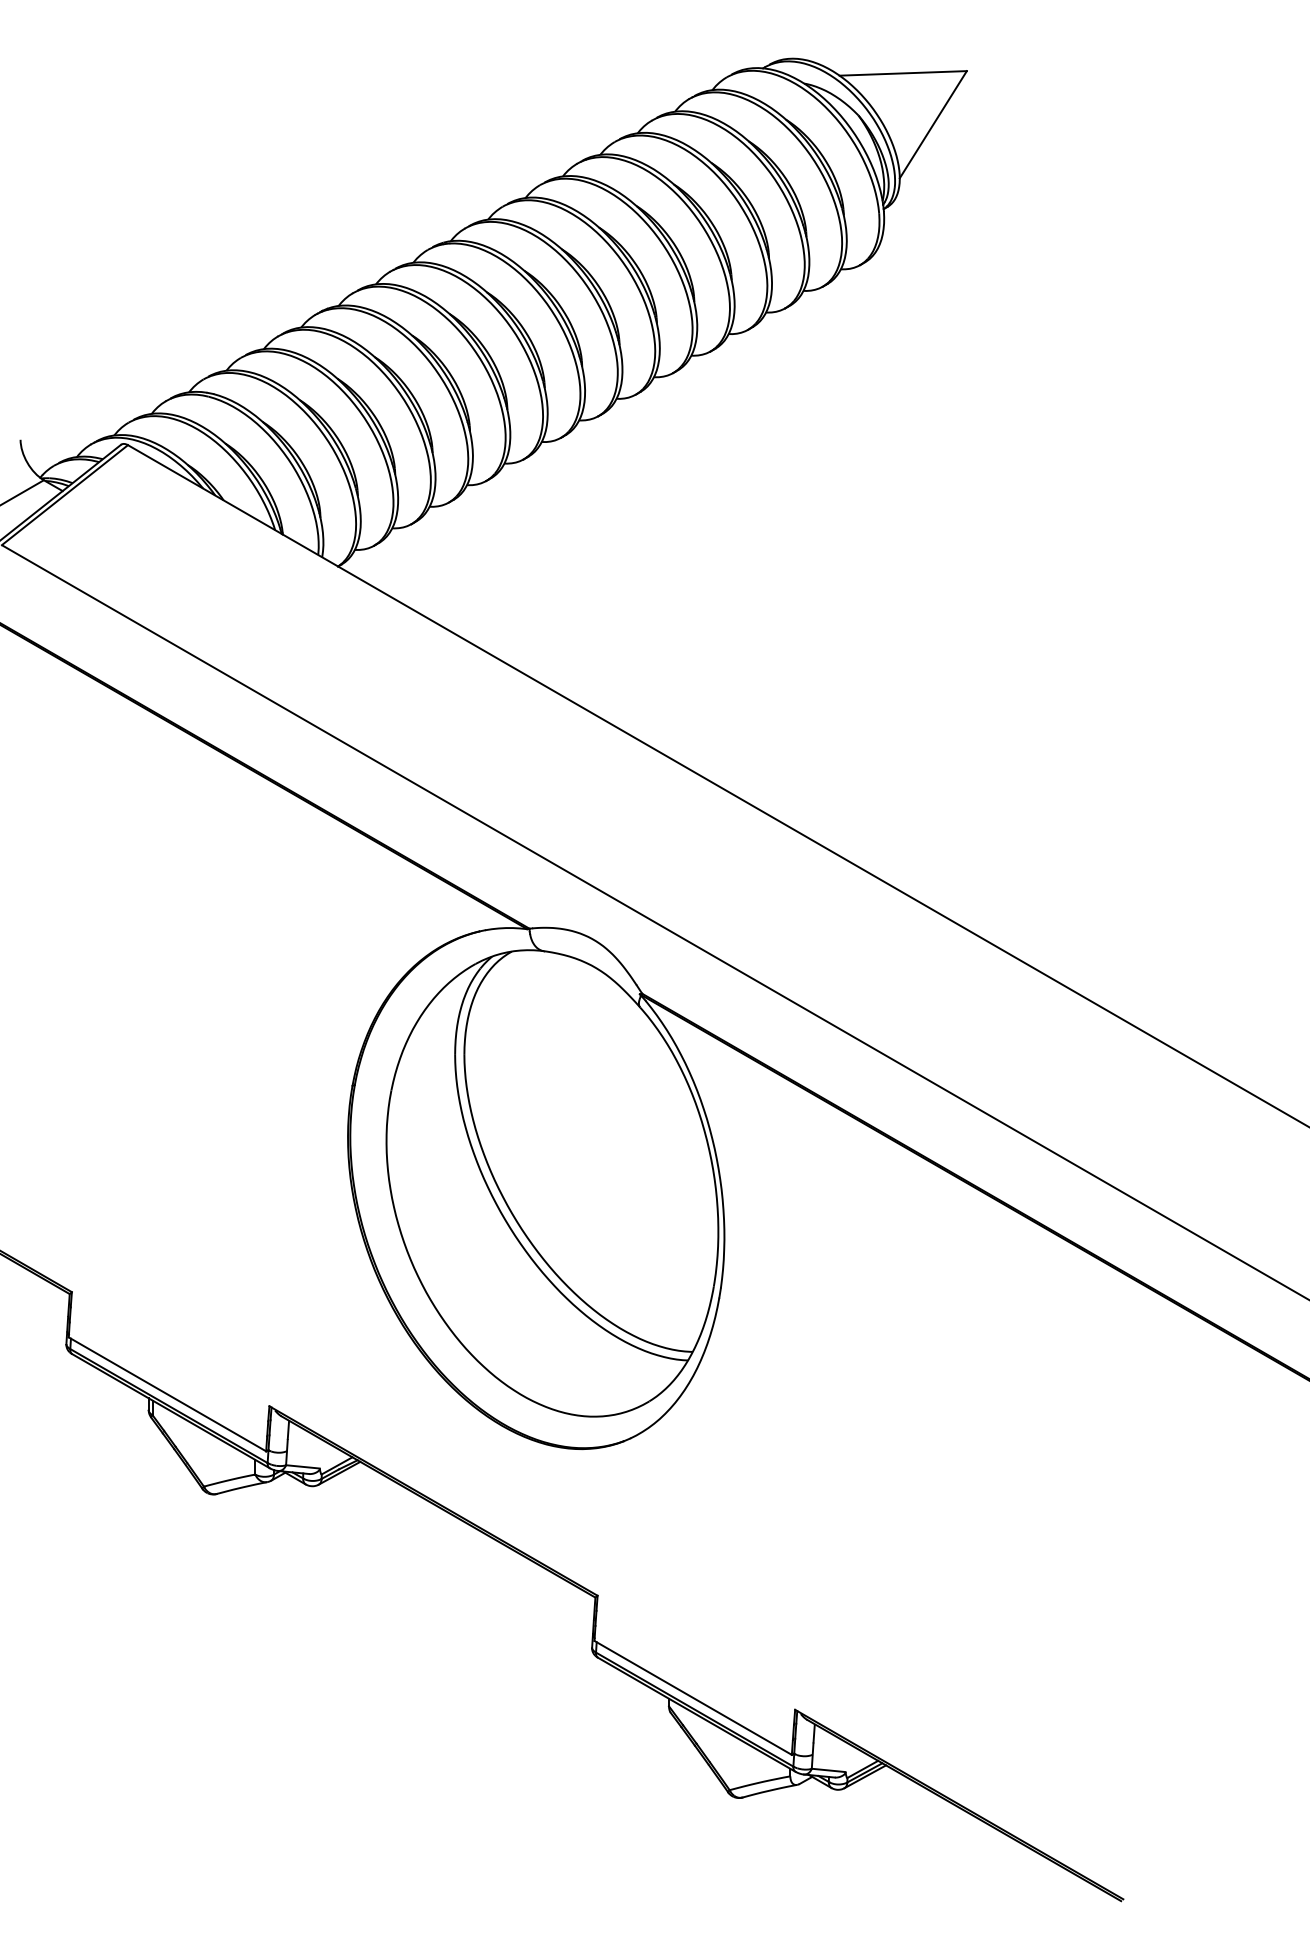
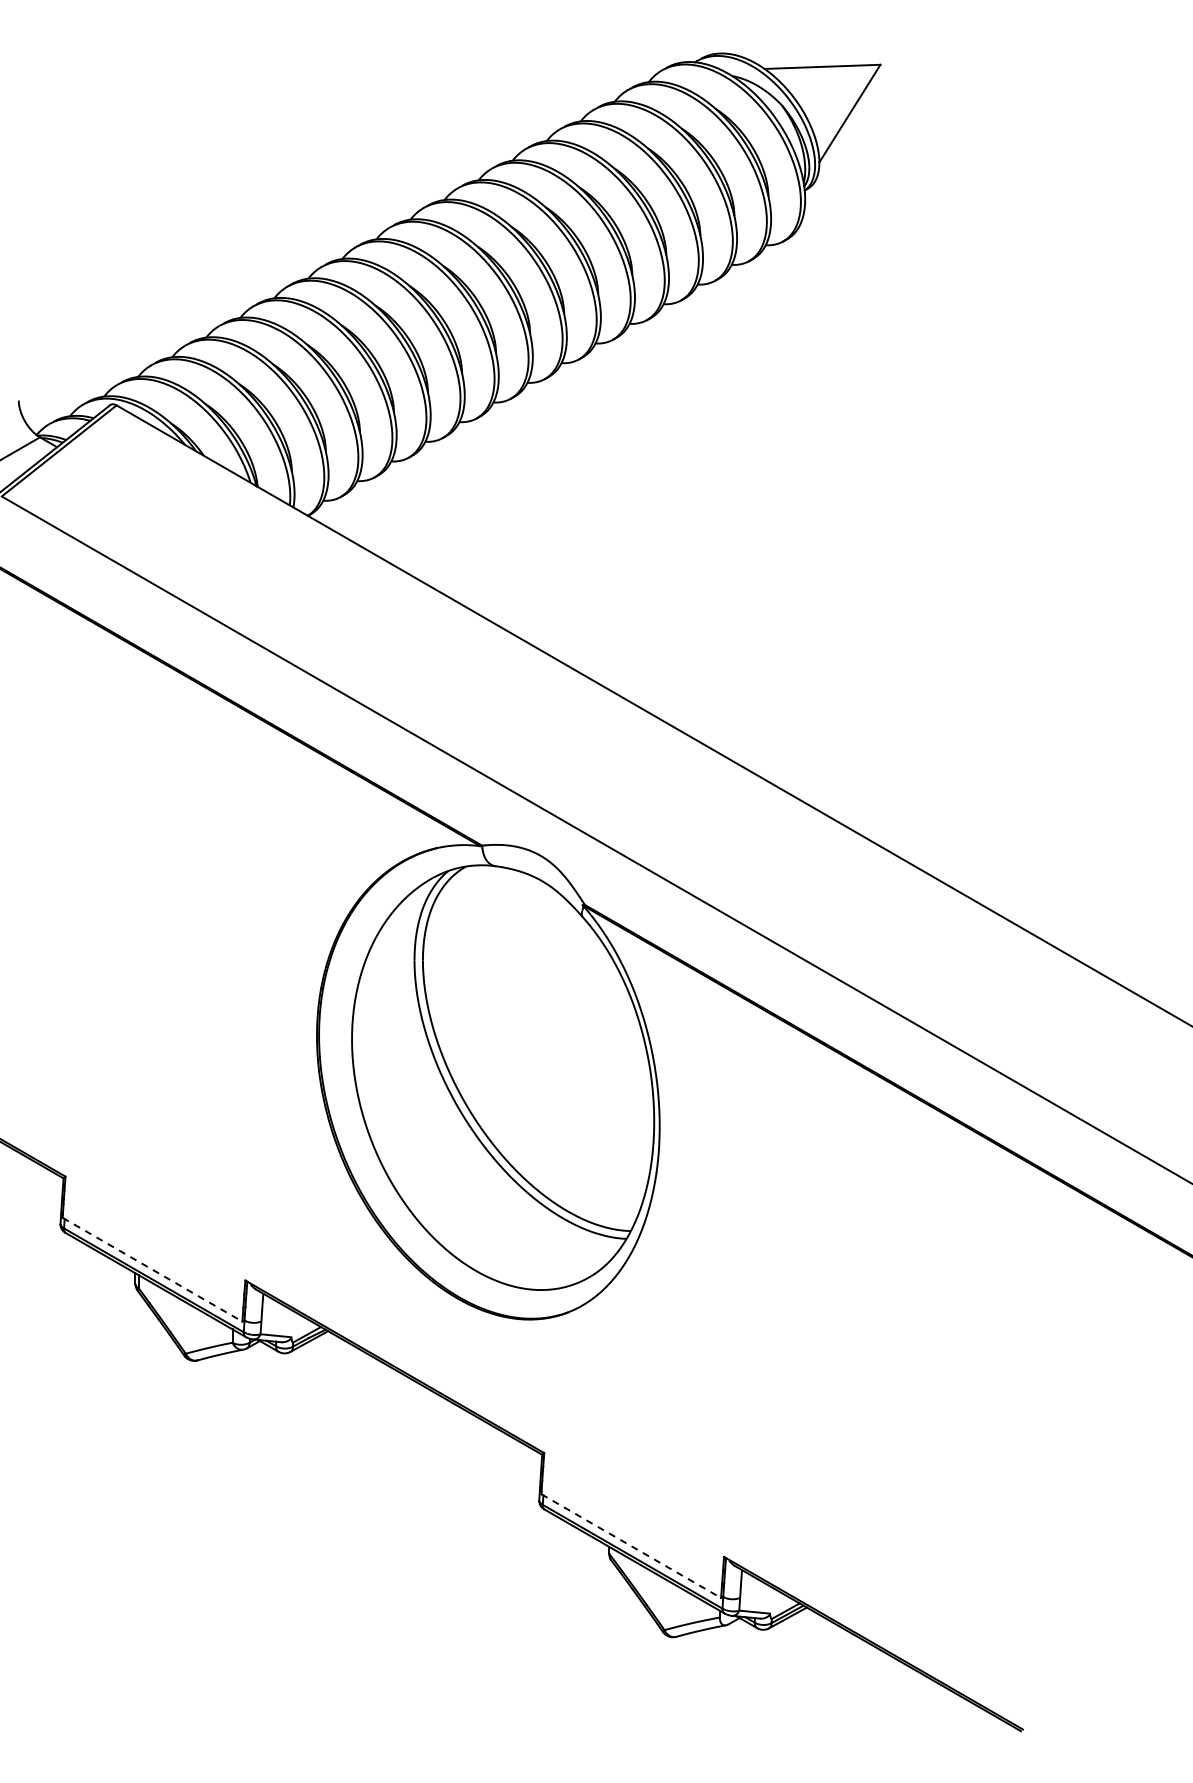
line: (167, 1394) -> (152, 1269), solid -> dashed
line: (693, 1698) -> (631, 1546), solid -> dashed

